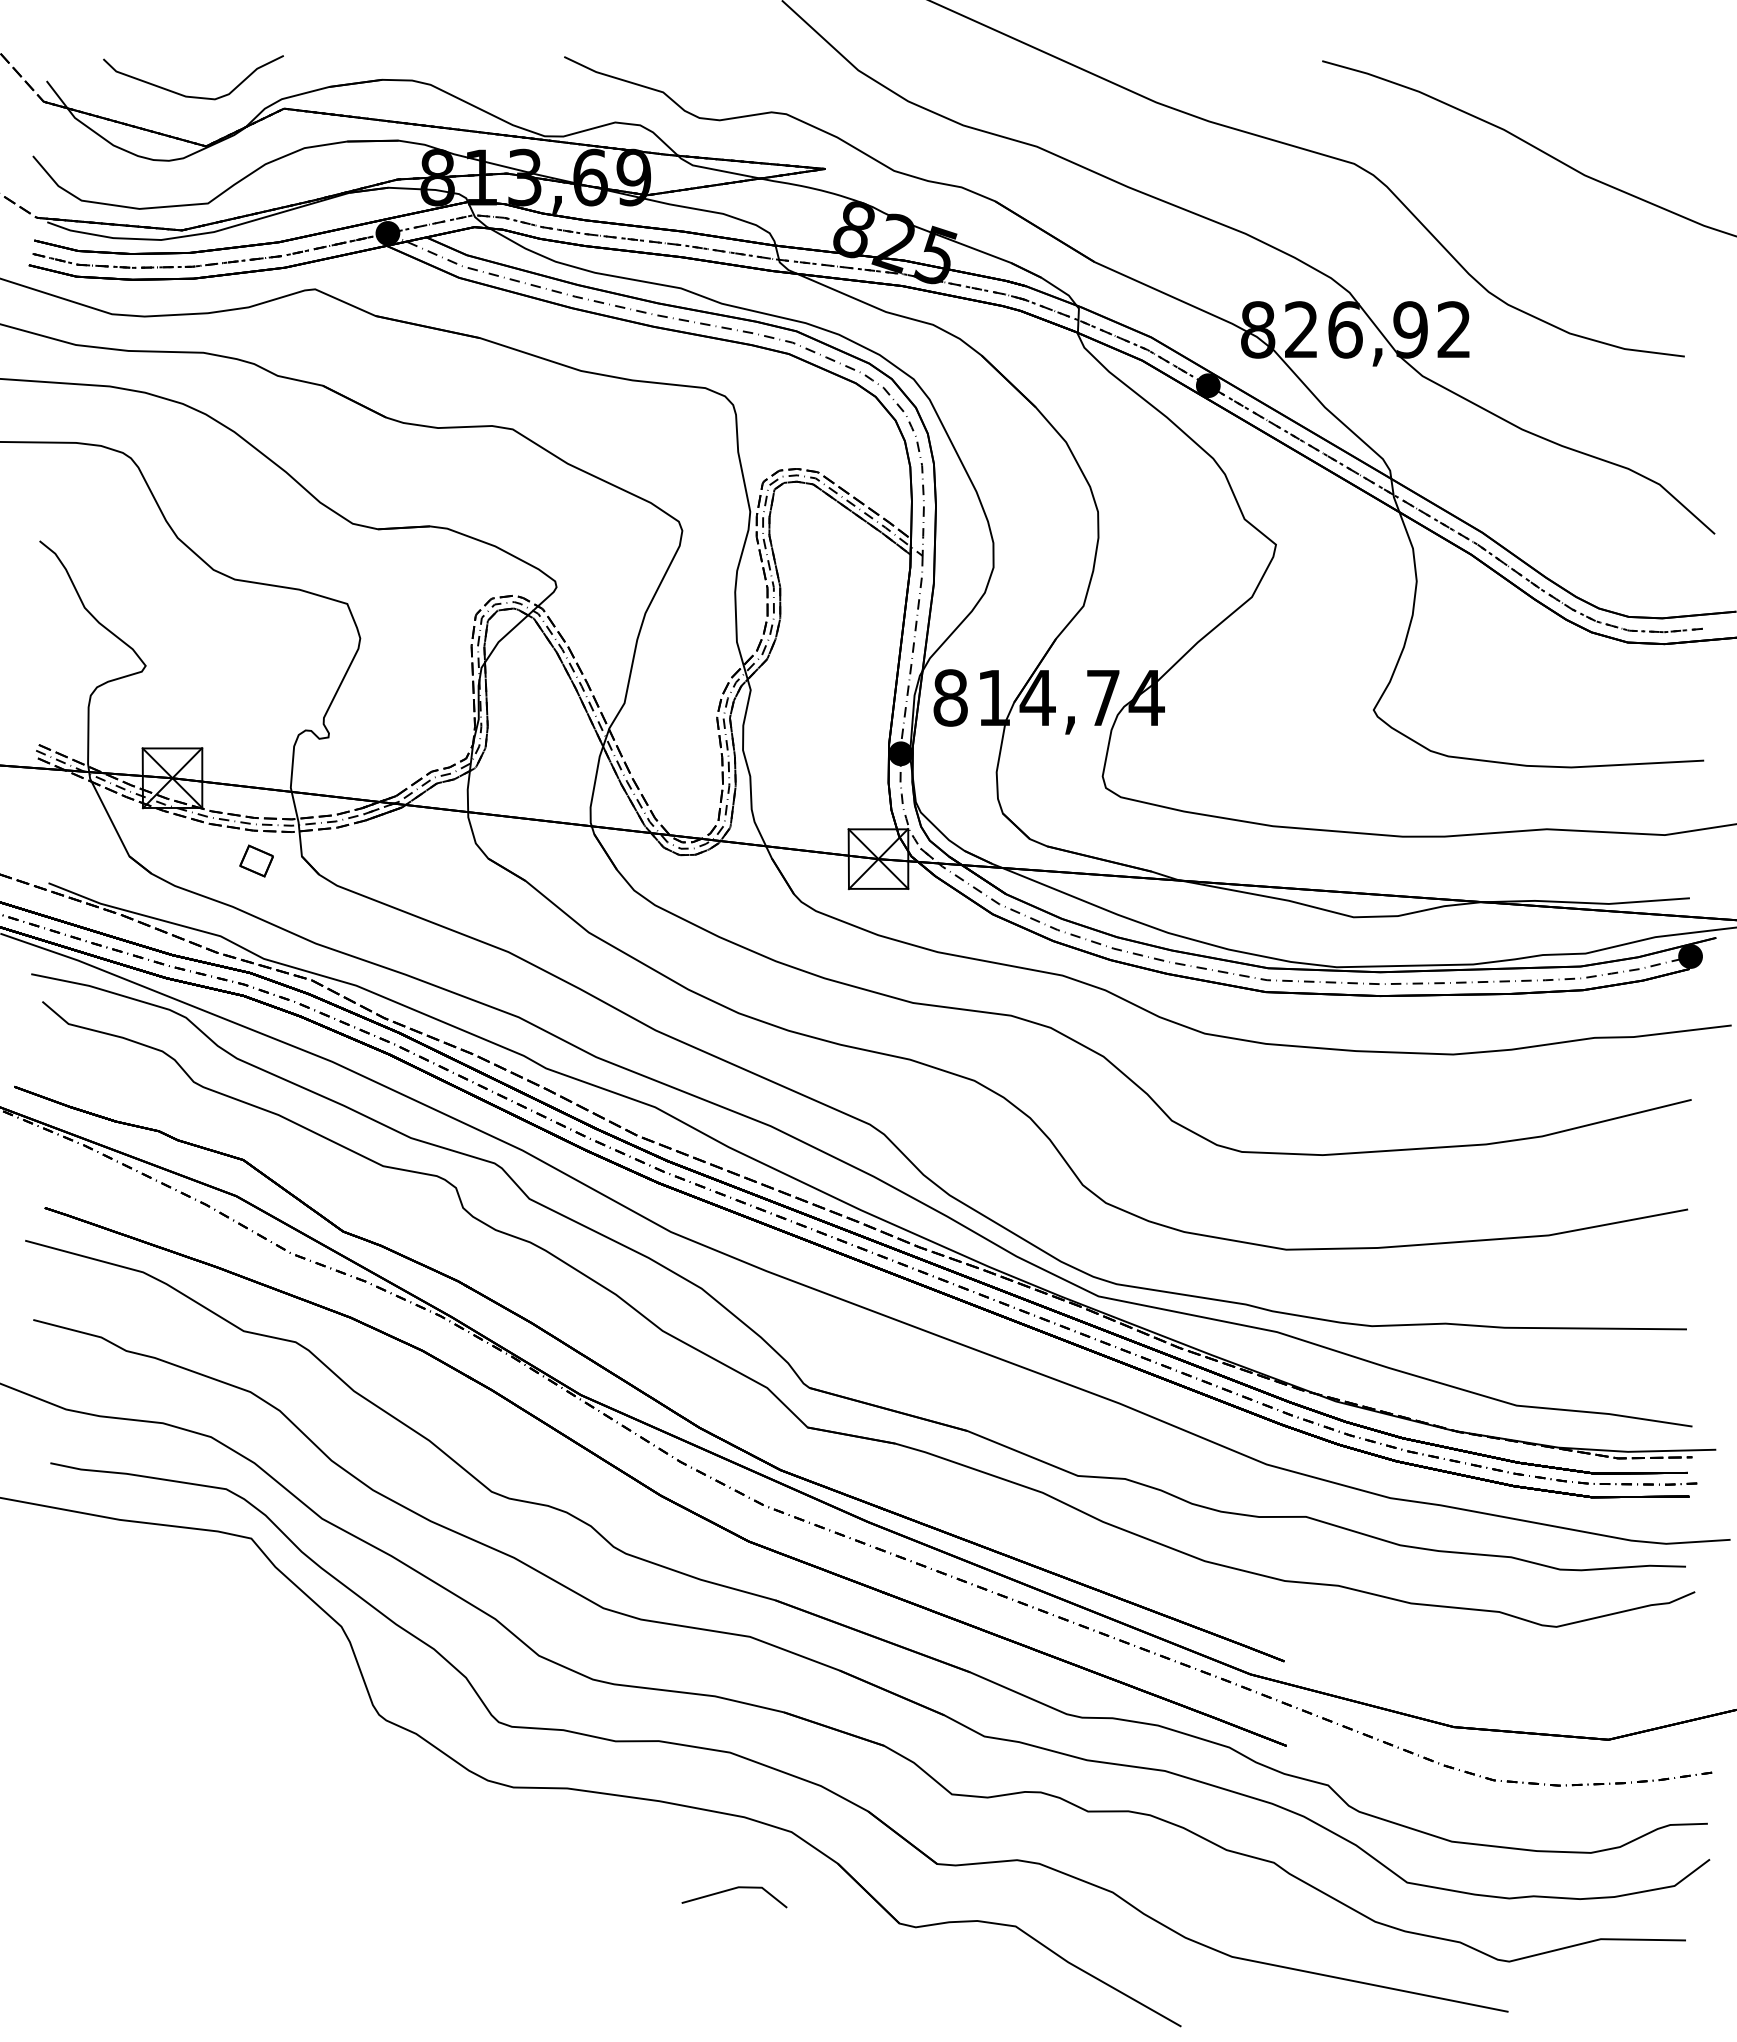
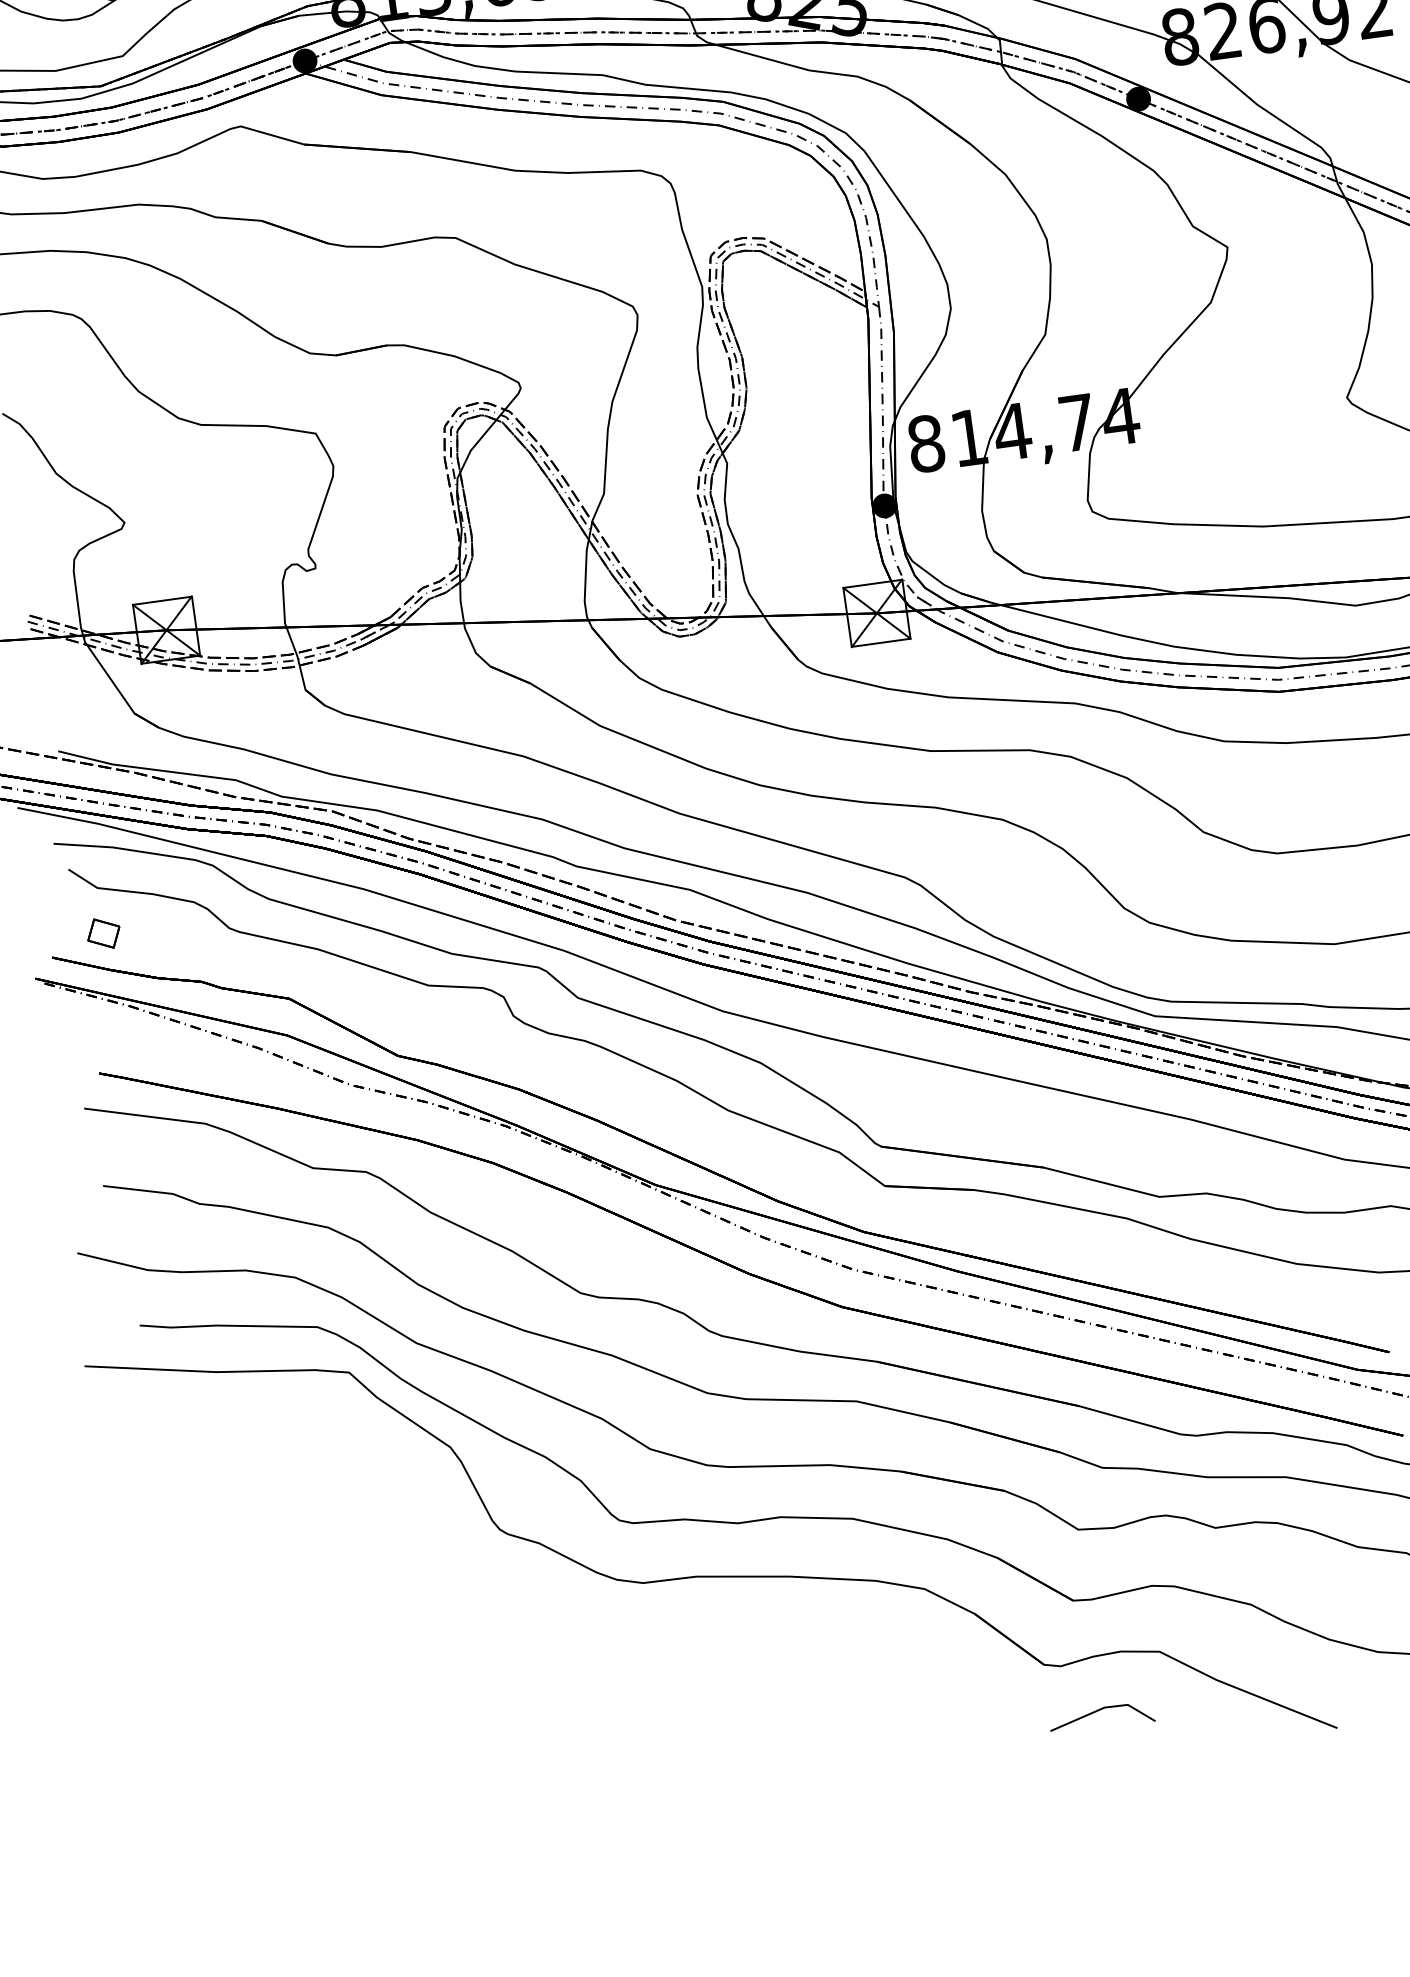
part: (256, 860) -> (103, 933), moved
line: (731, 1890) -> (1098, 1711), moved

